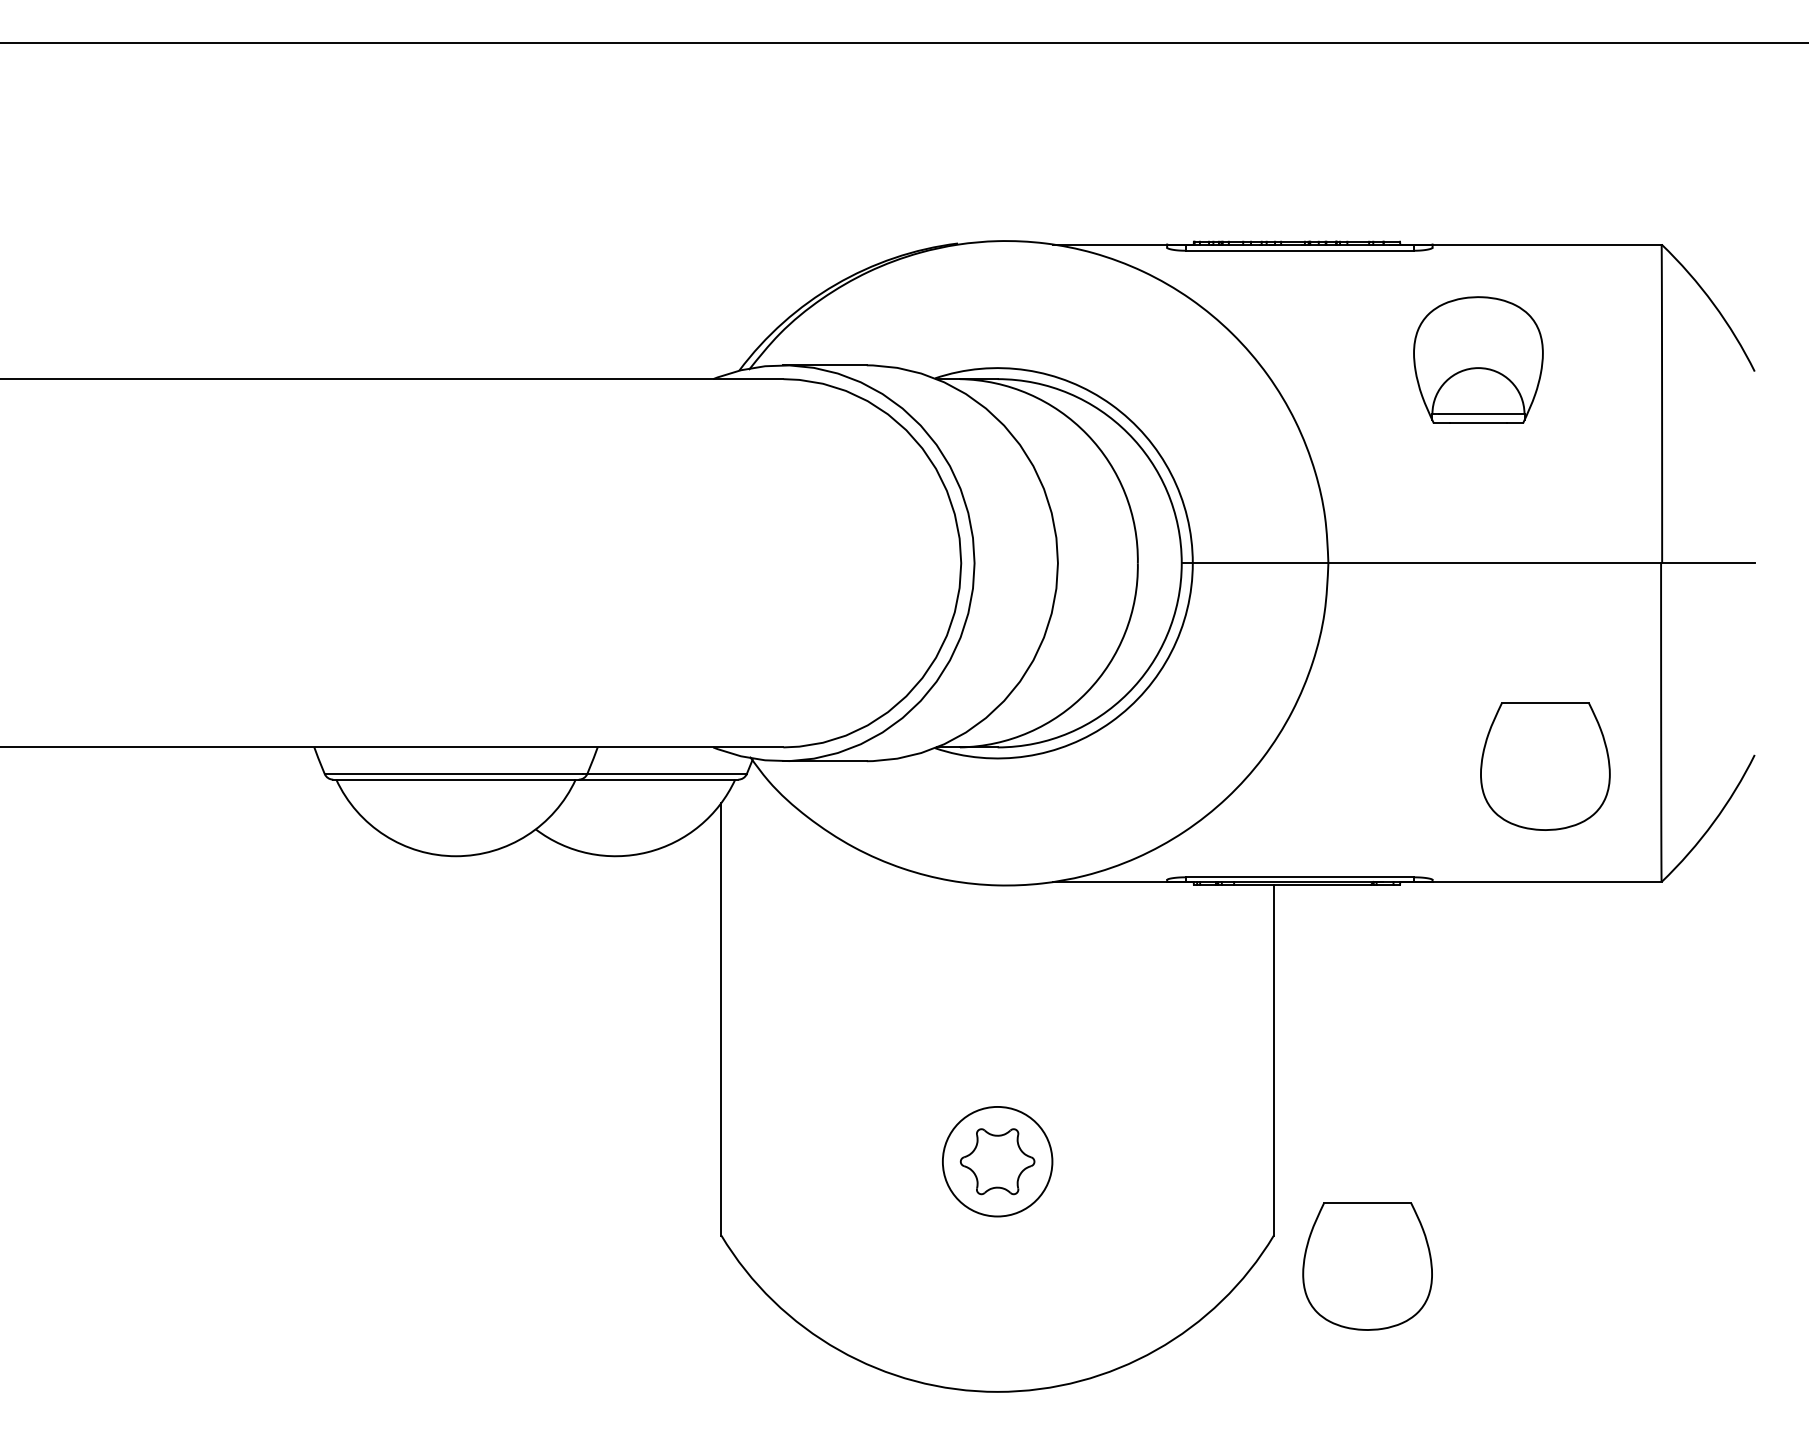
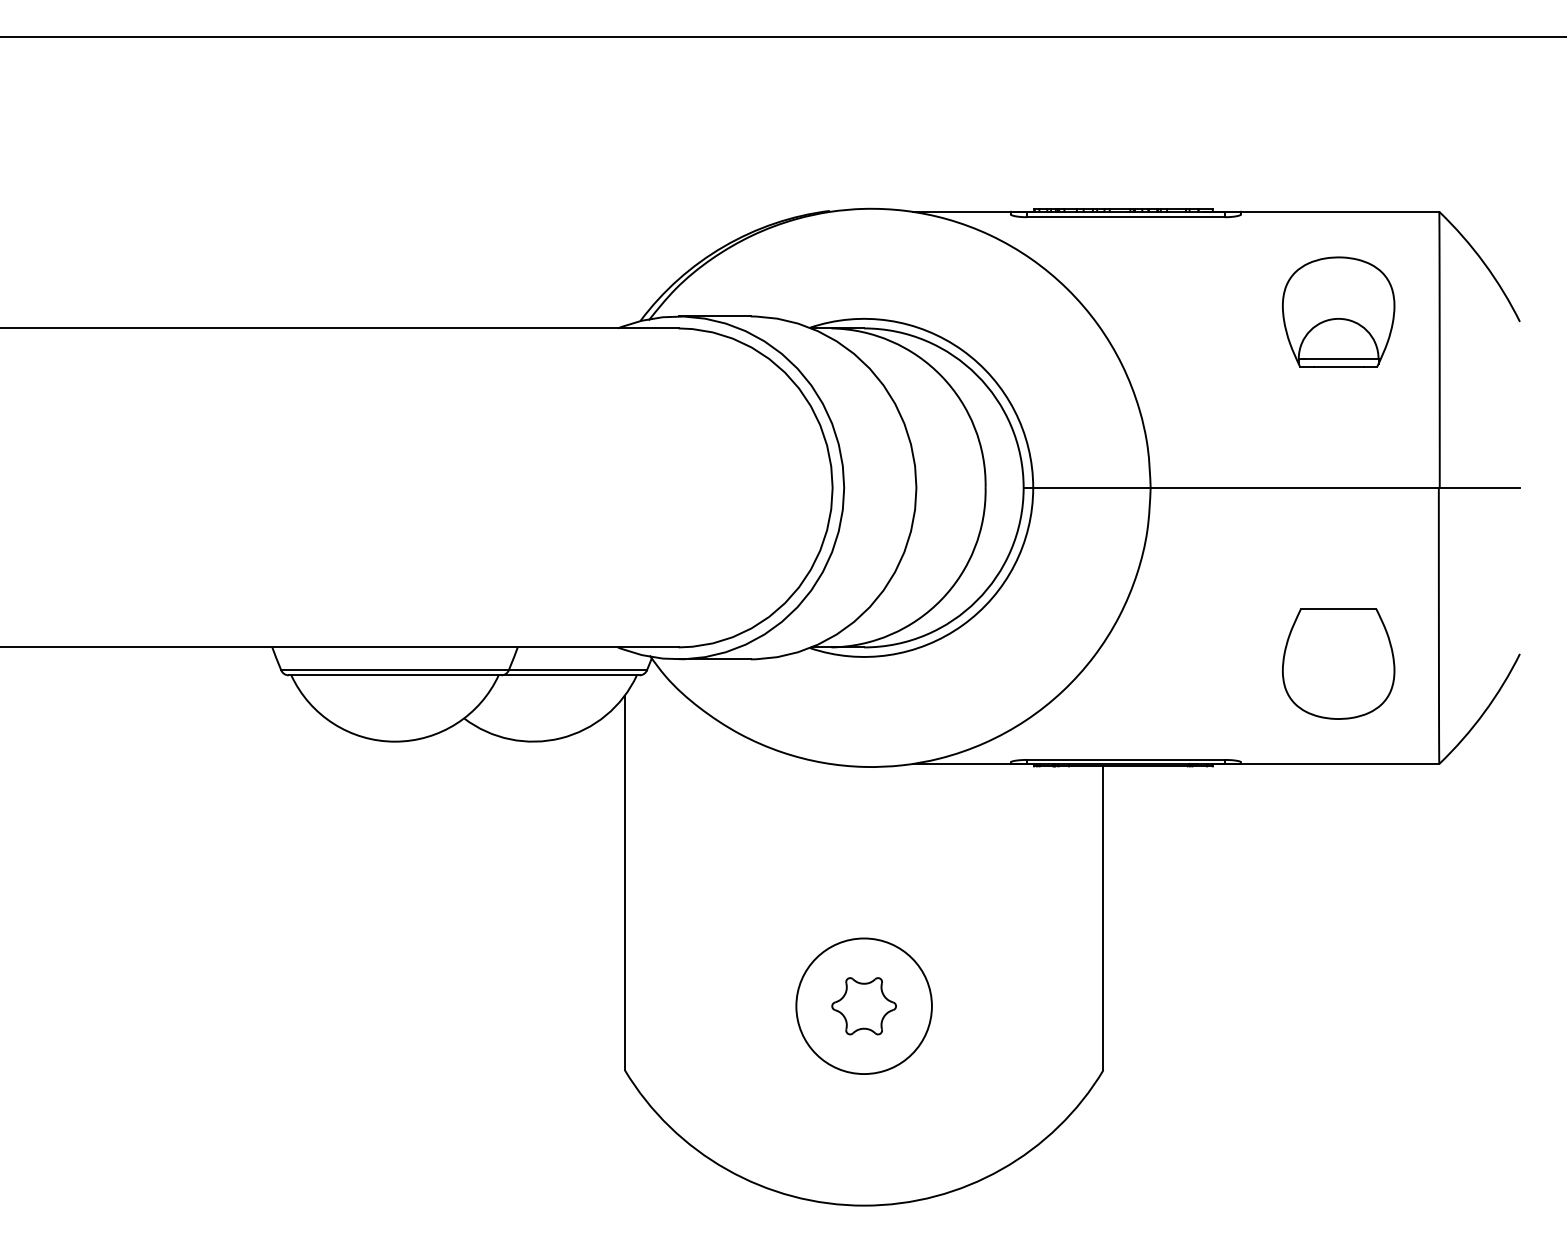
part: (1478, 359) -> (1338, 311), moved
circle: (996, 1161) -> (863, 1006), size x1.43
part: (1367, 1265) -> (1184, 1096), removed

